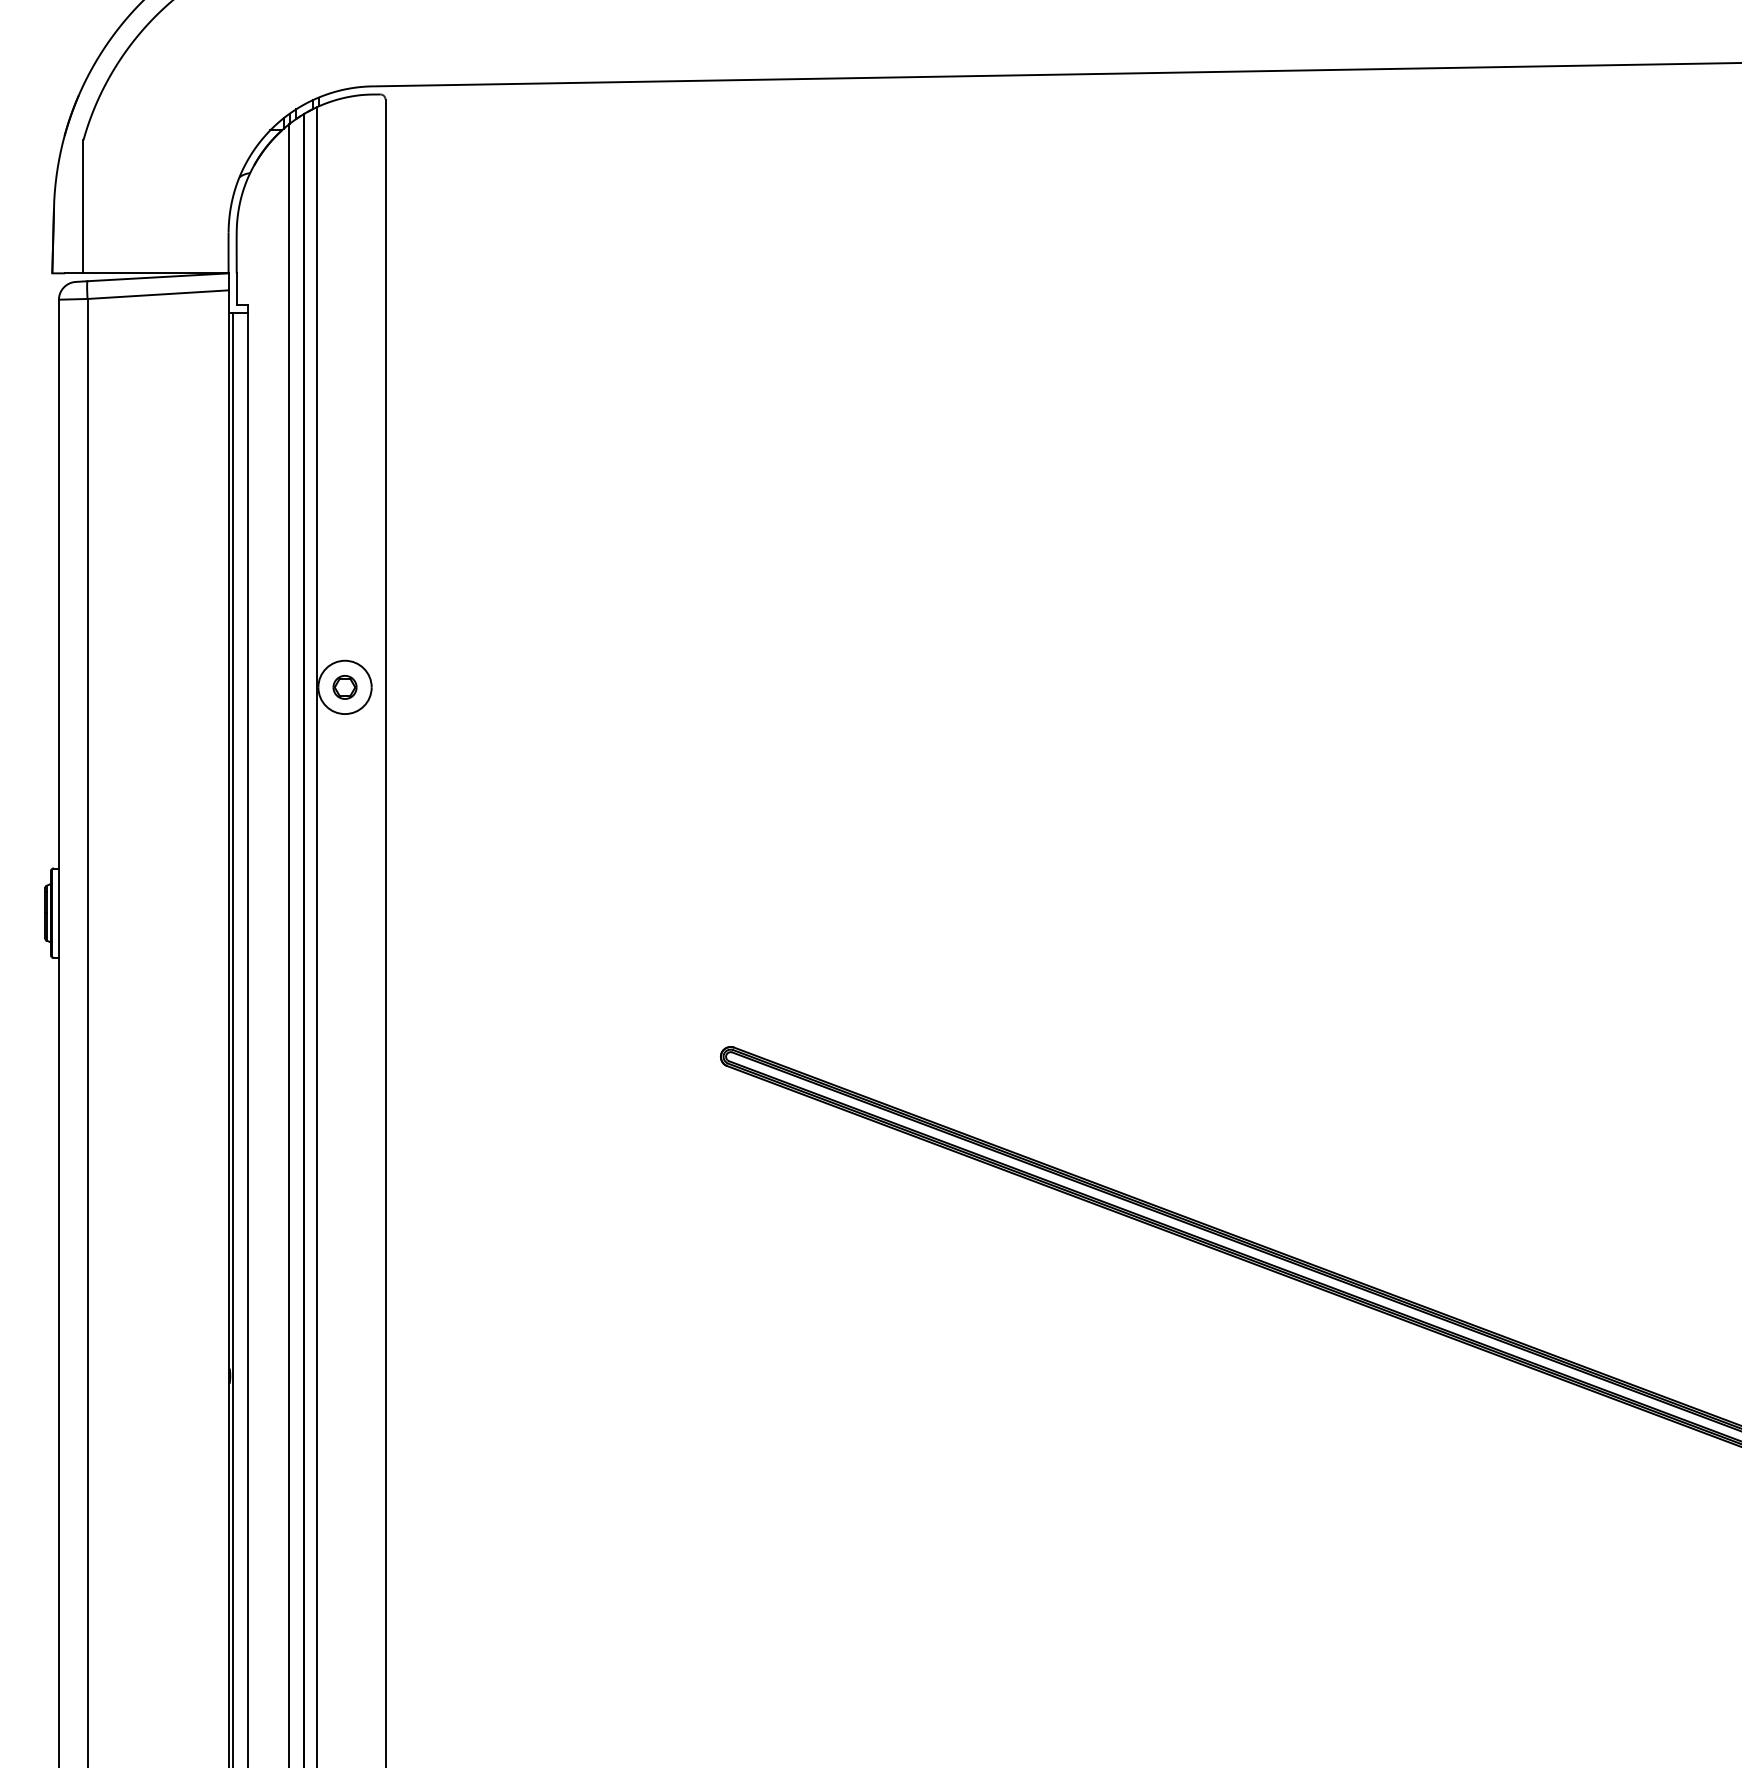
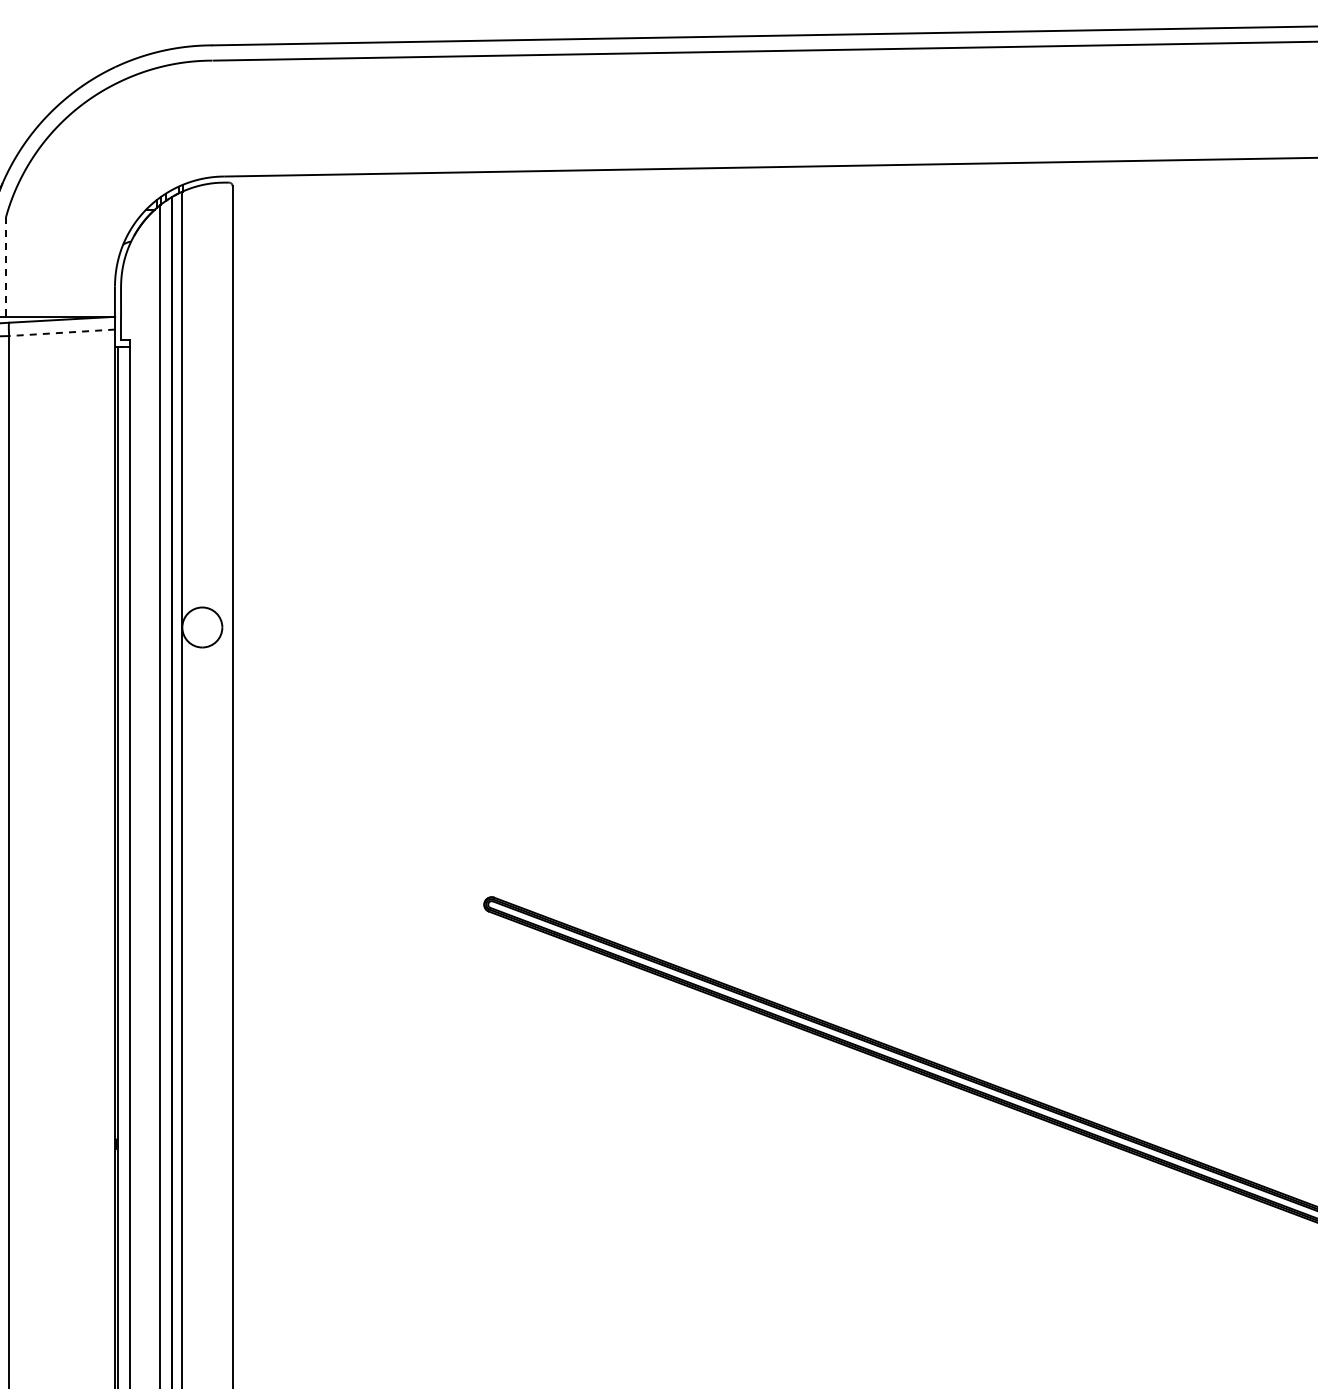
line: (84, 206) -> (6, 266), solid -> dashed
line: (157, 294) -> (61, 332), solid -> dashed
part: (343, 686) -> (201, 626), removed

